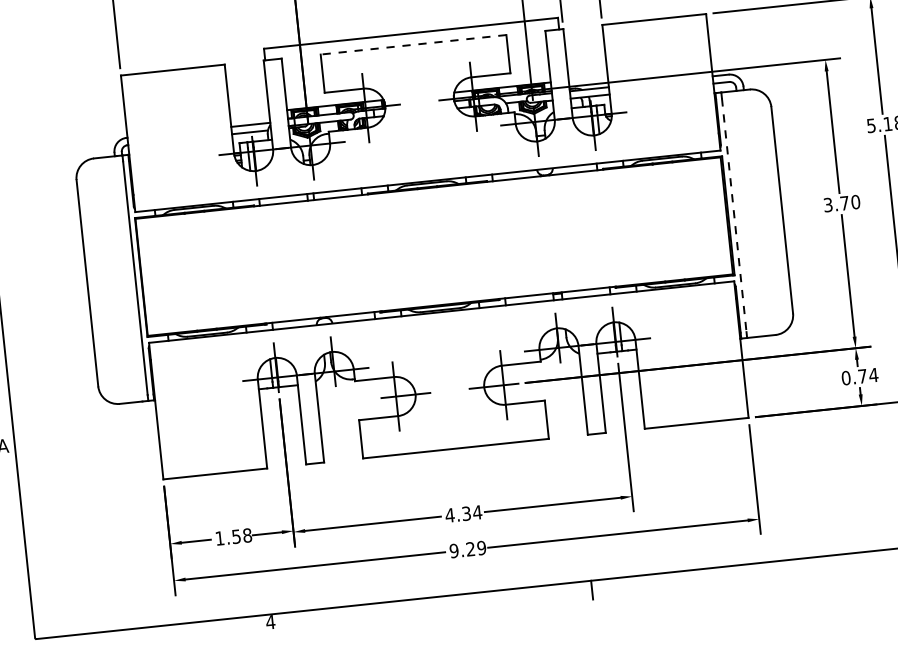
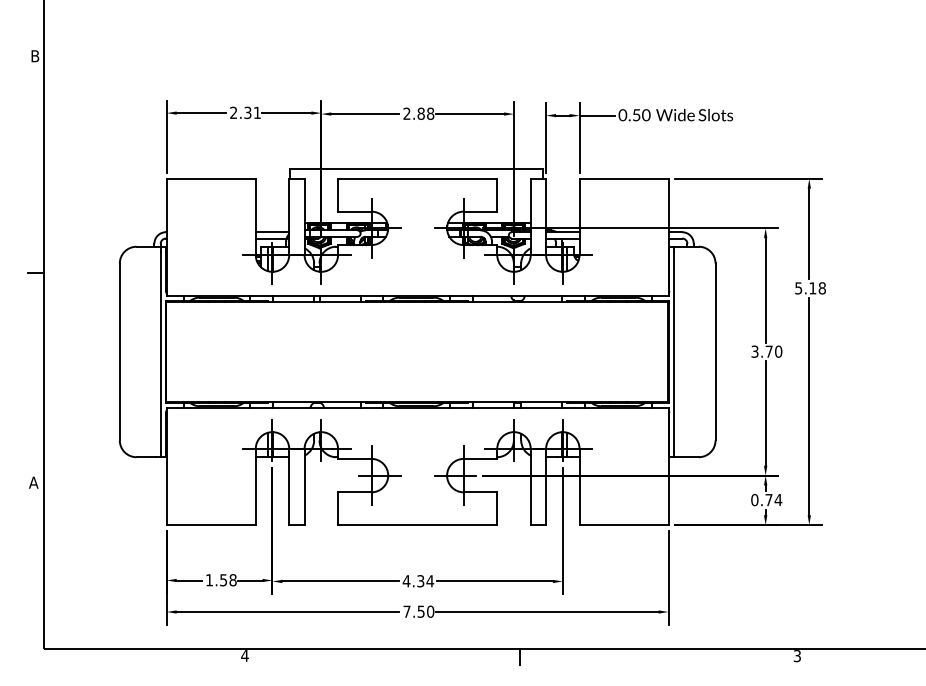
line: (413, 44) -> (417, 178), dashed -> solid
line: (734, 215) -> (674, 352), dashed -> solid
text: (467, 549) -> (418, 611), 9.29 -> 7.50

